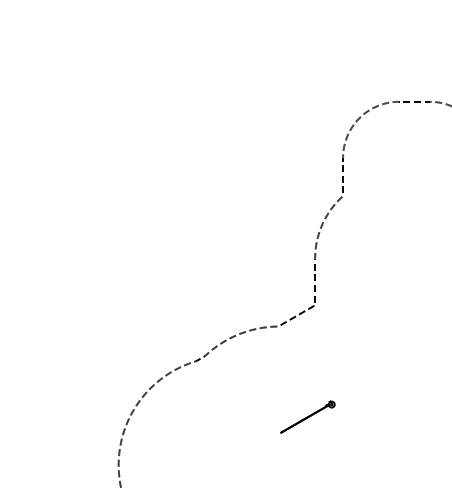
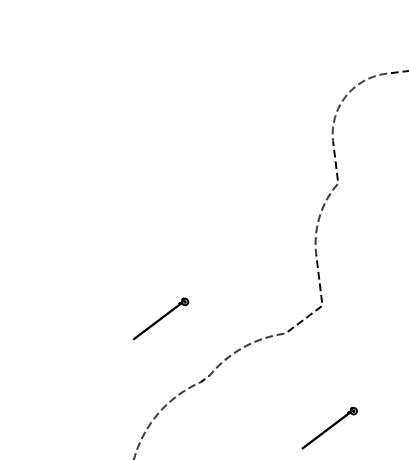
part: (166, 298) -> (160, 318), added

